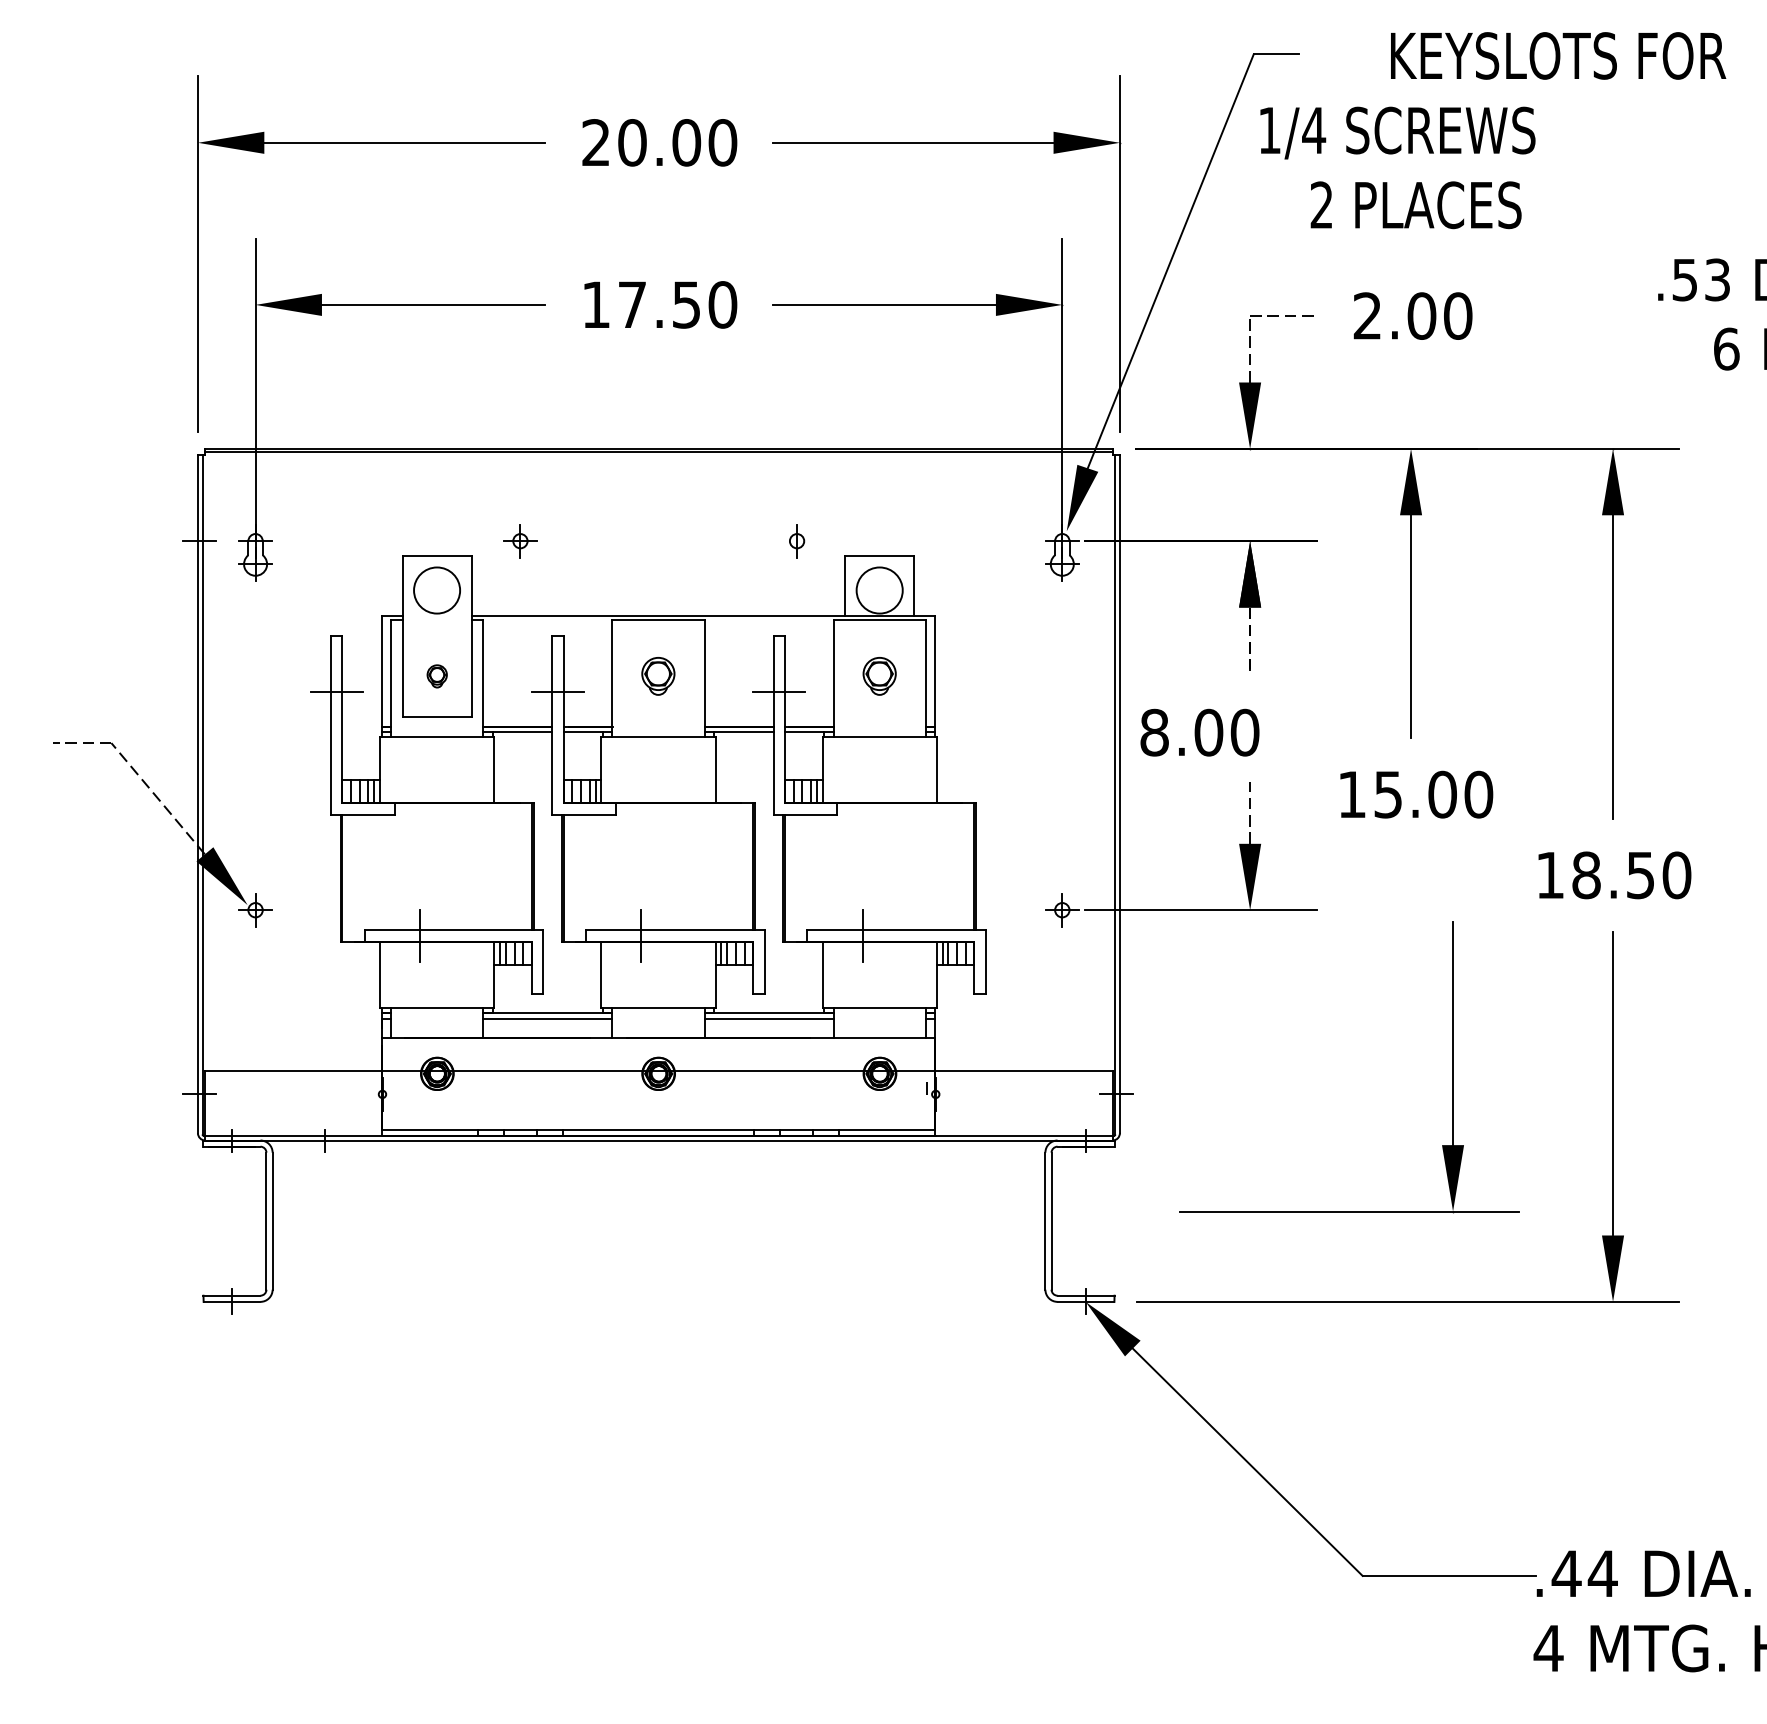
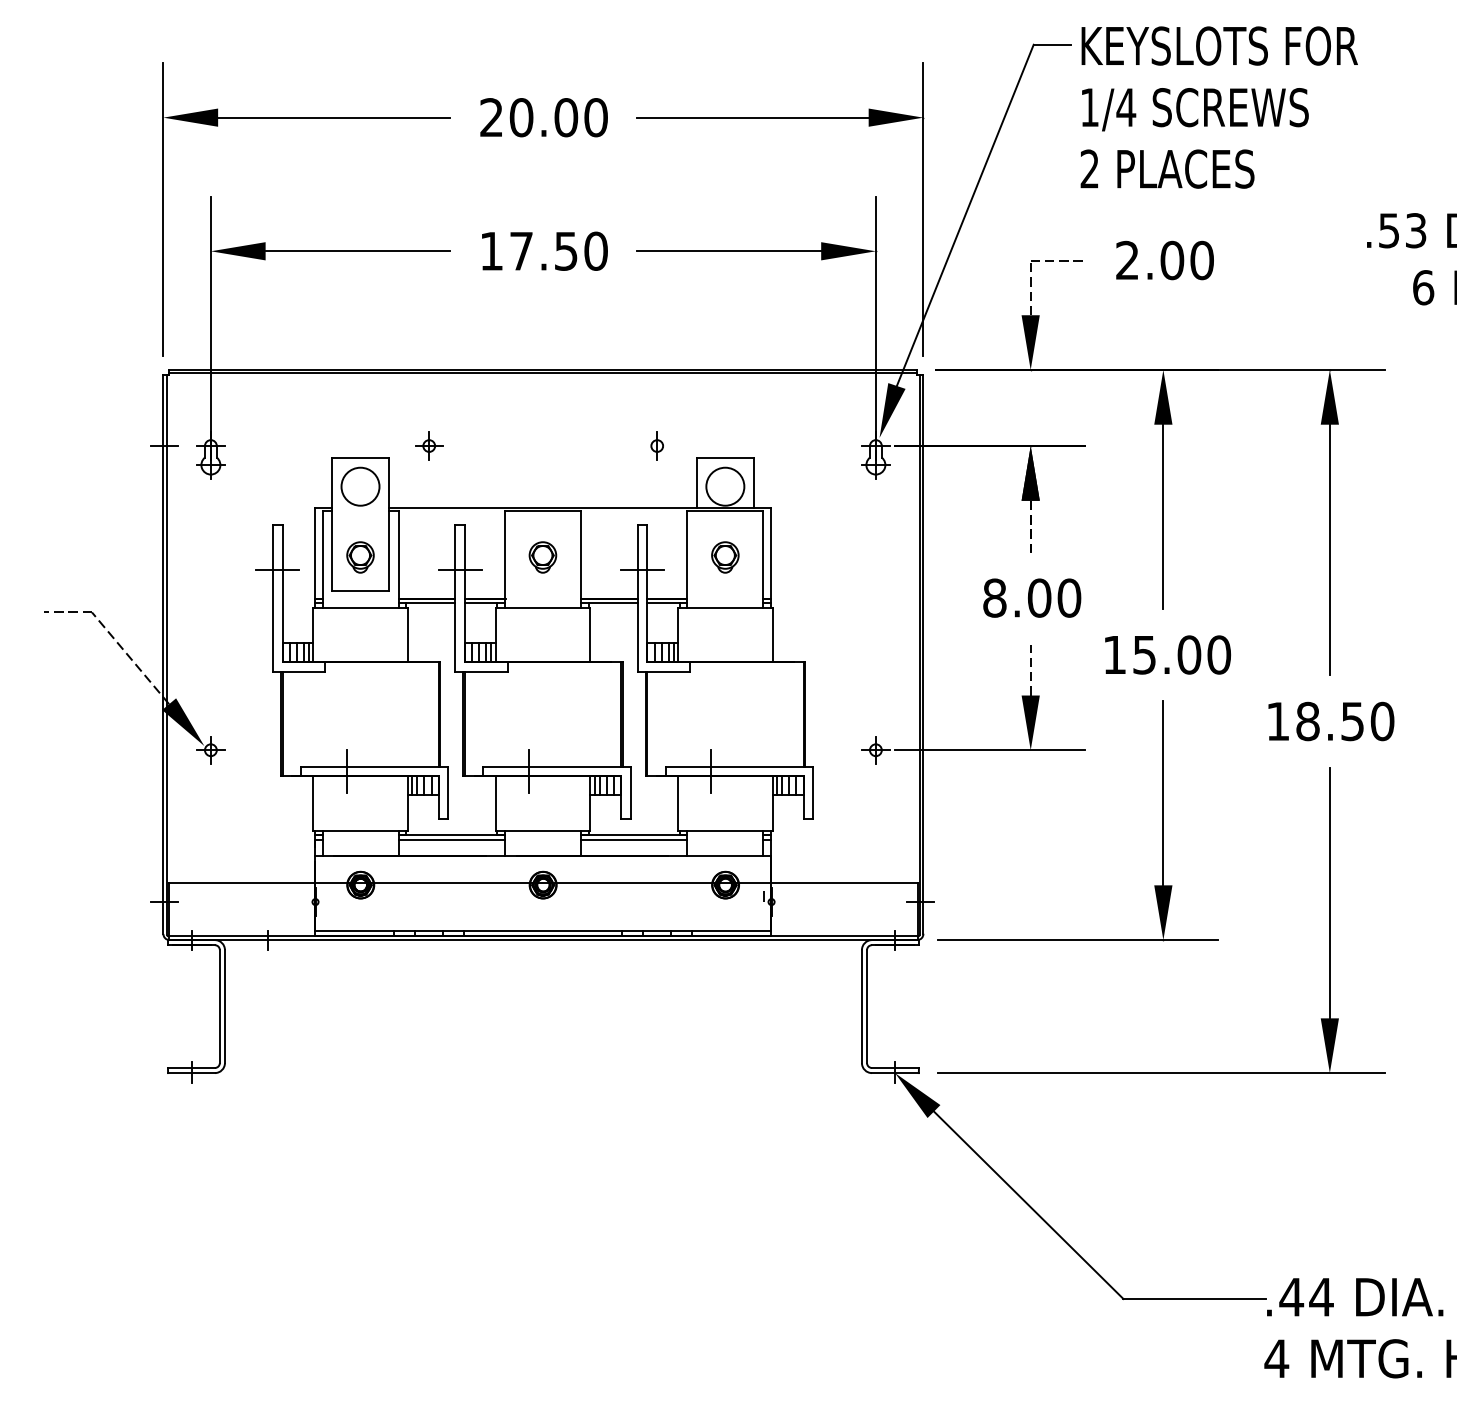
text: (1558, 55) -> (1219, 45), moved
text: (1397, 132) -> (1195, 109), moved
part: (437, 676) -> (360, 557), size x1.67
text: (1199, 732) -> (1031, 597), moved
part: (1452, 1067) -> (1162, 821), moved

